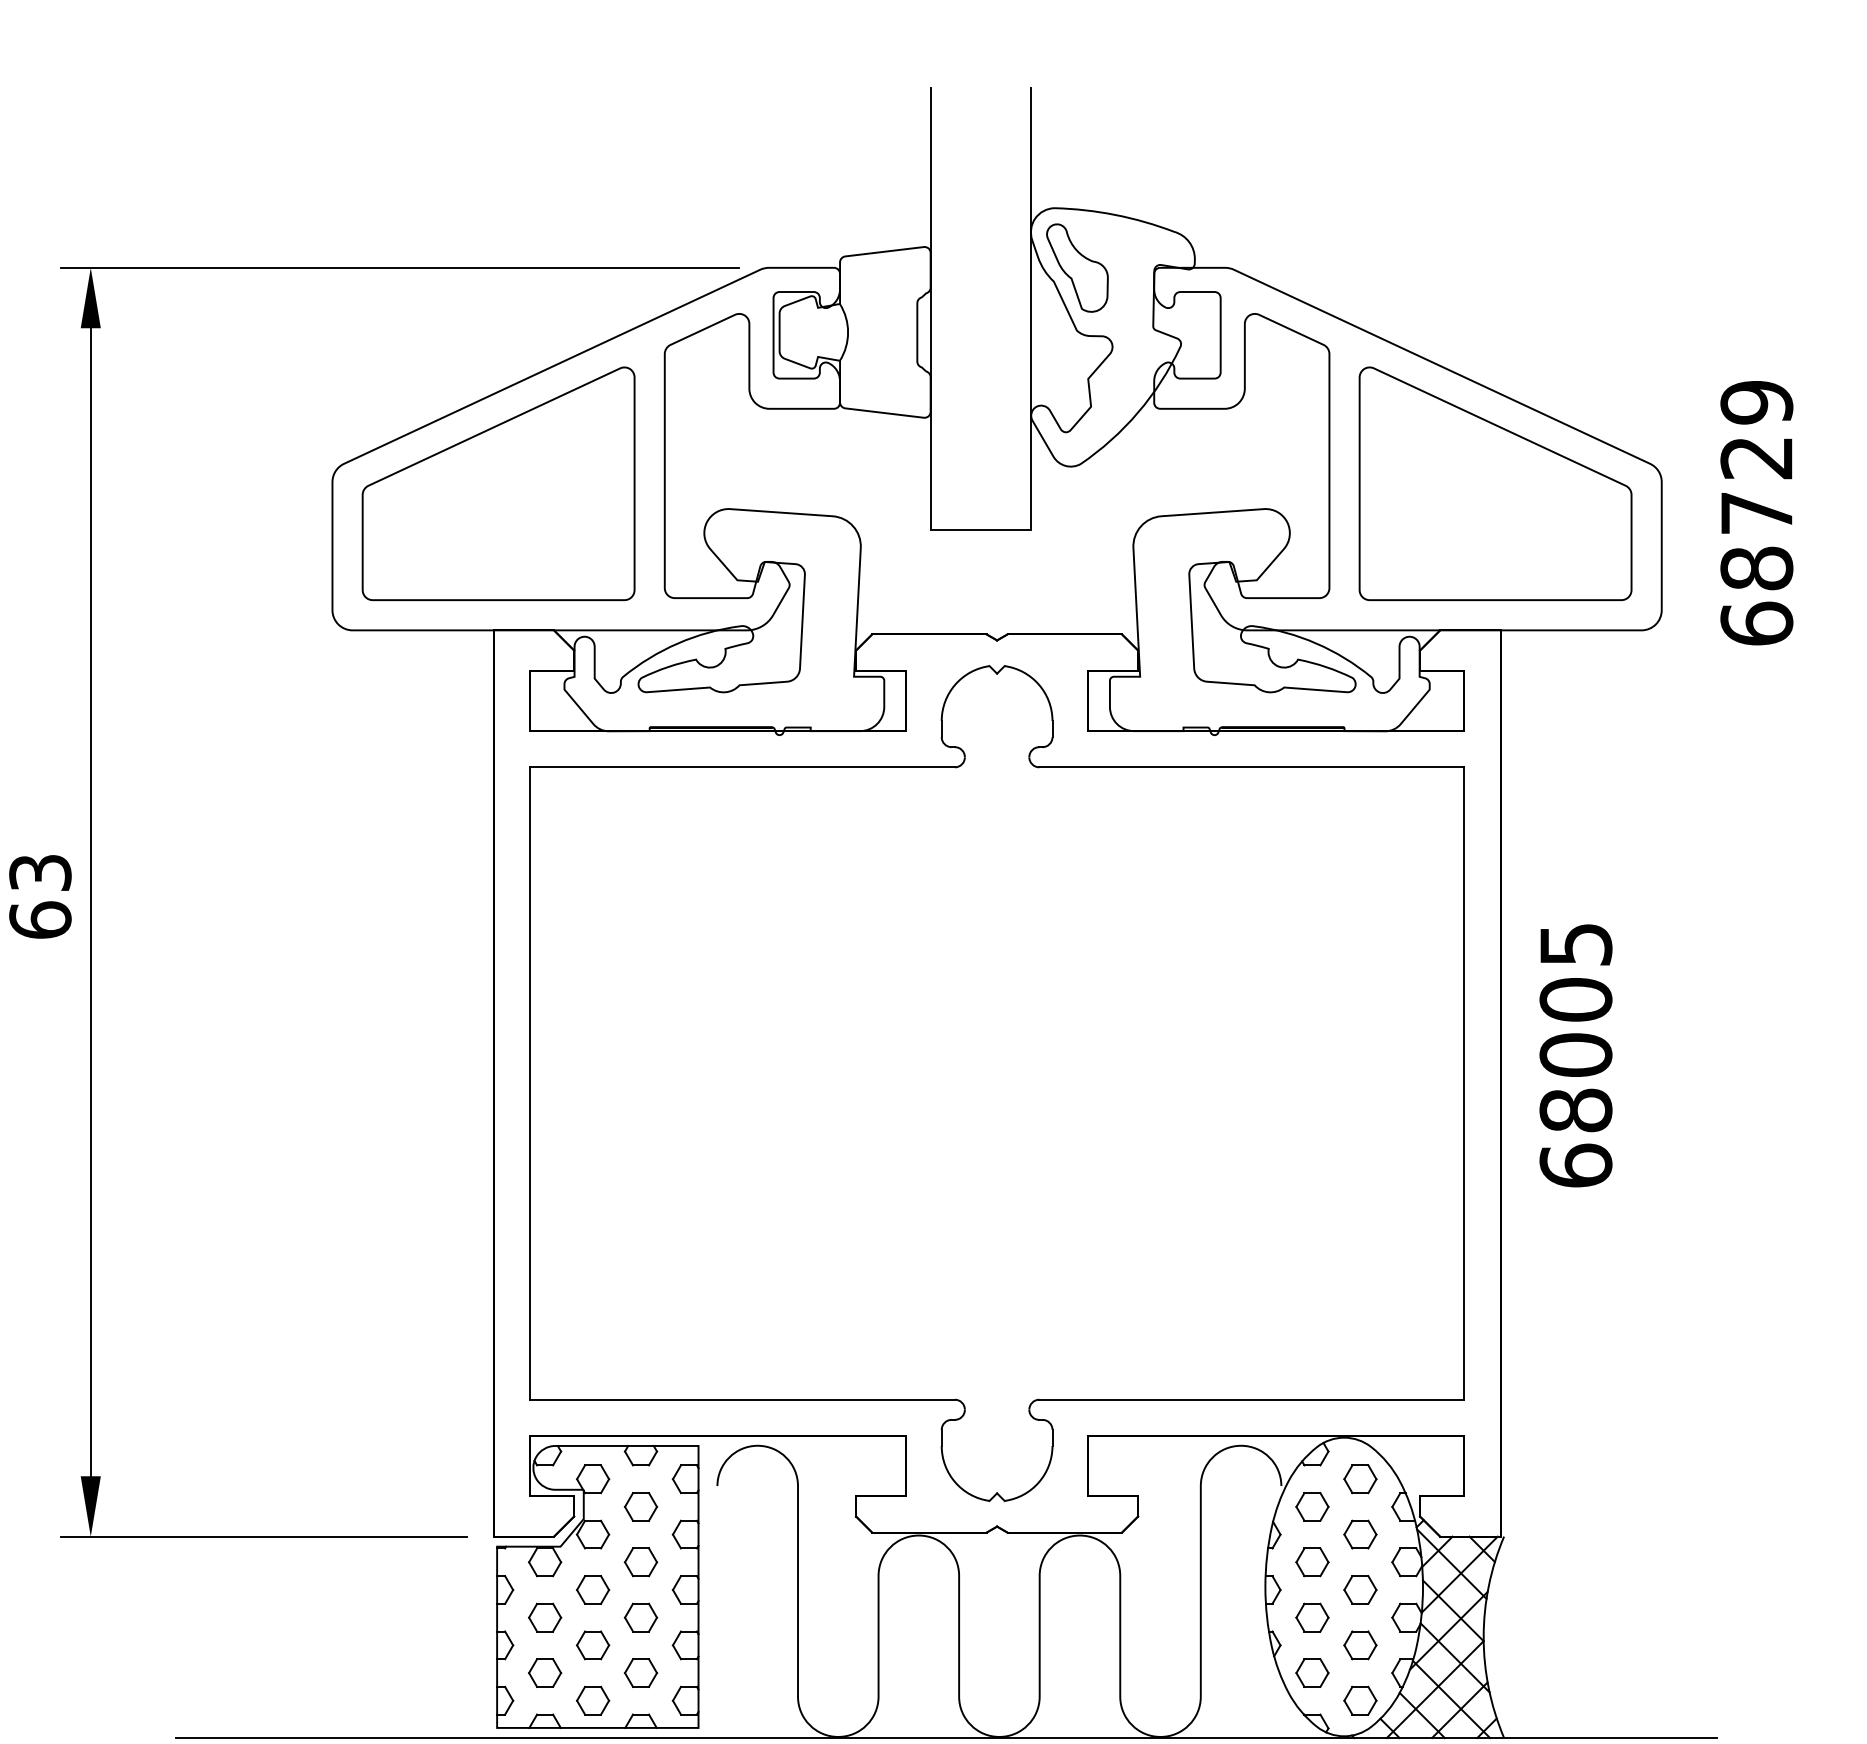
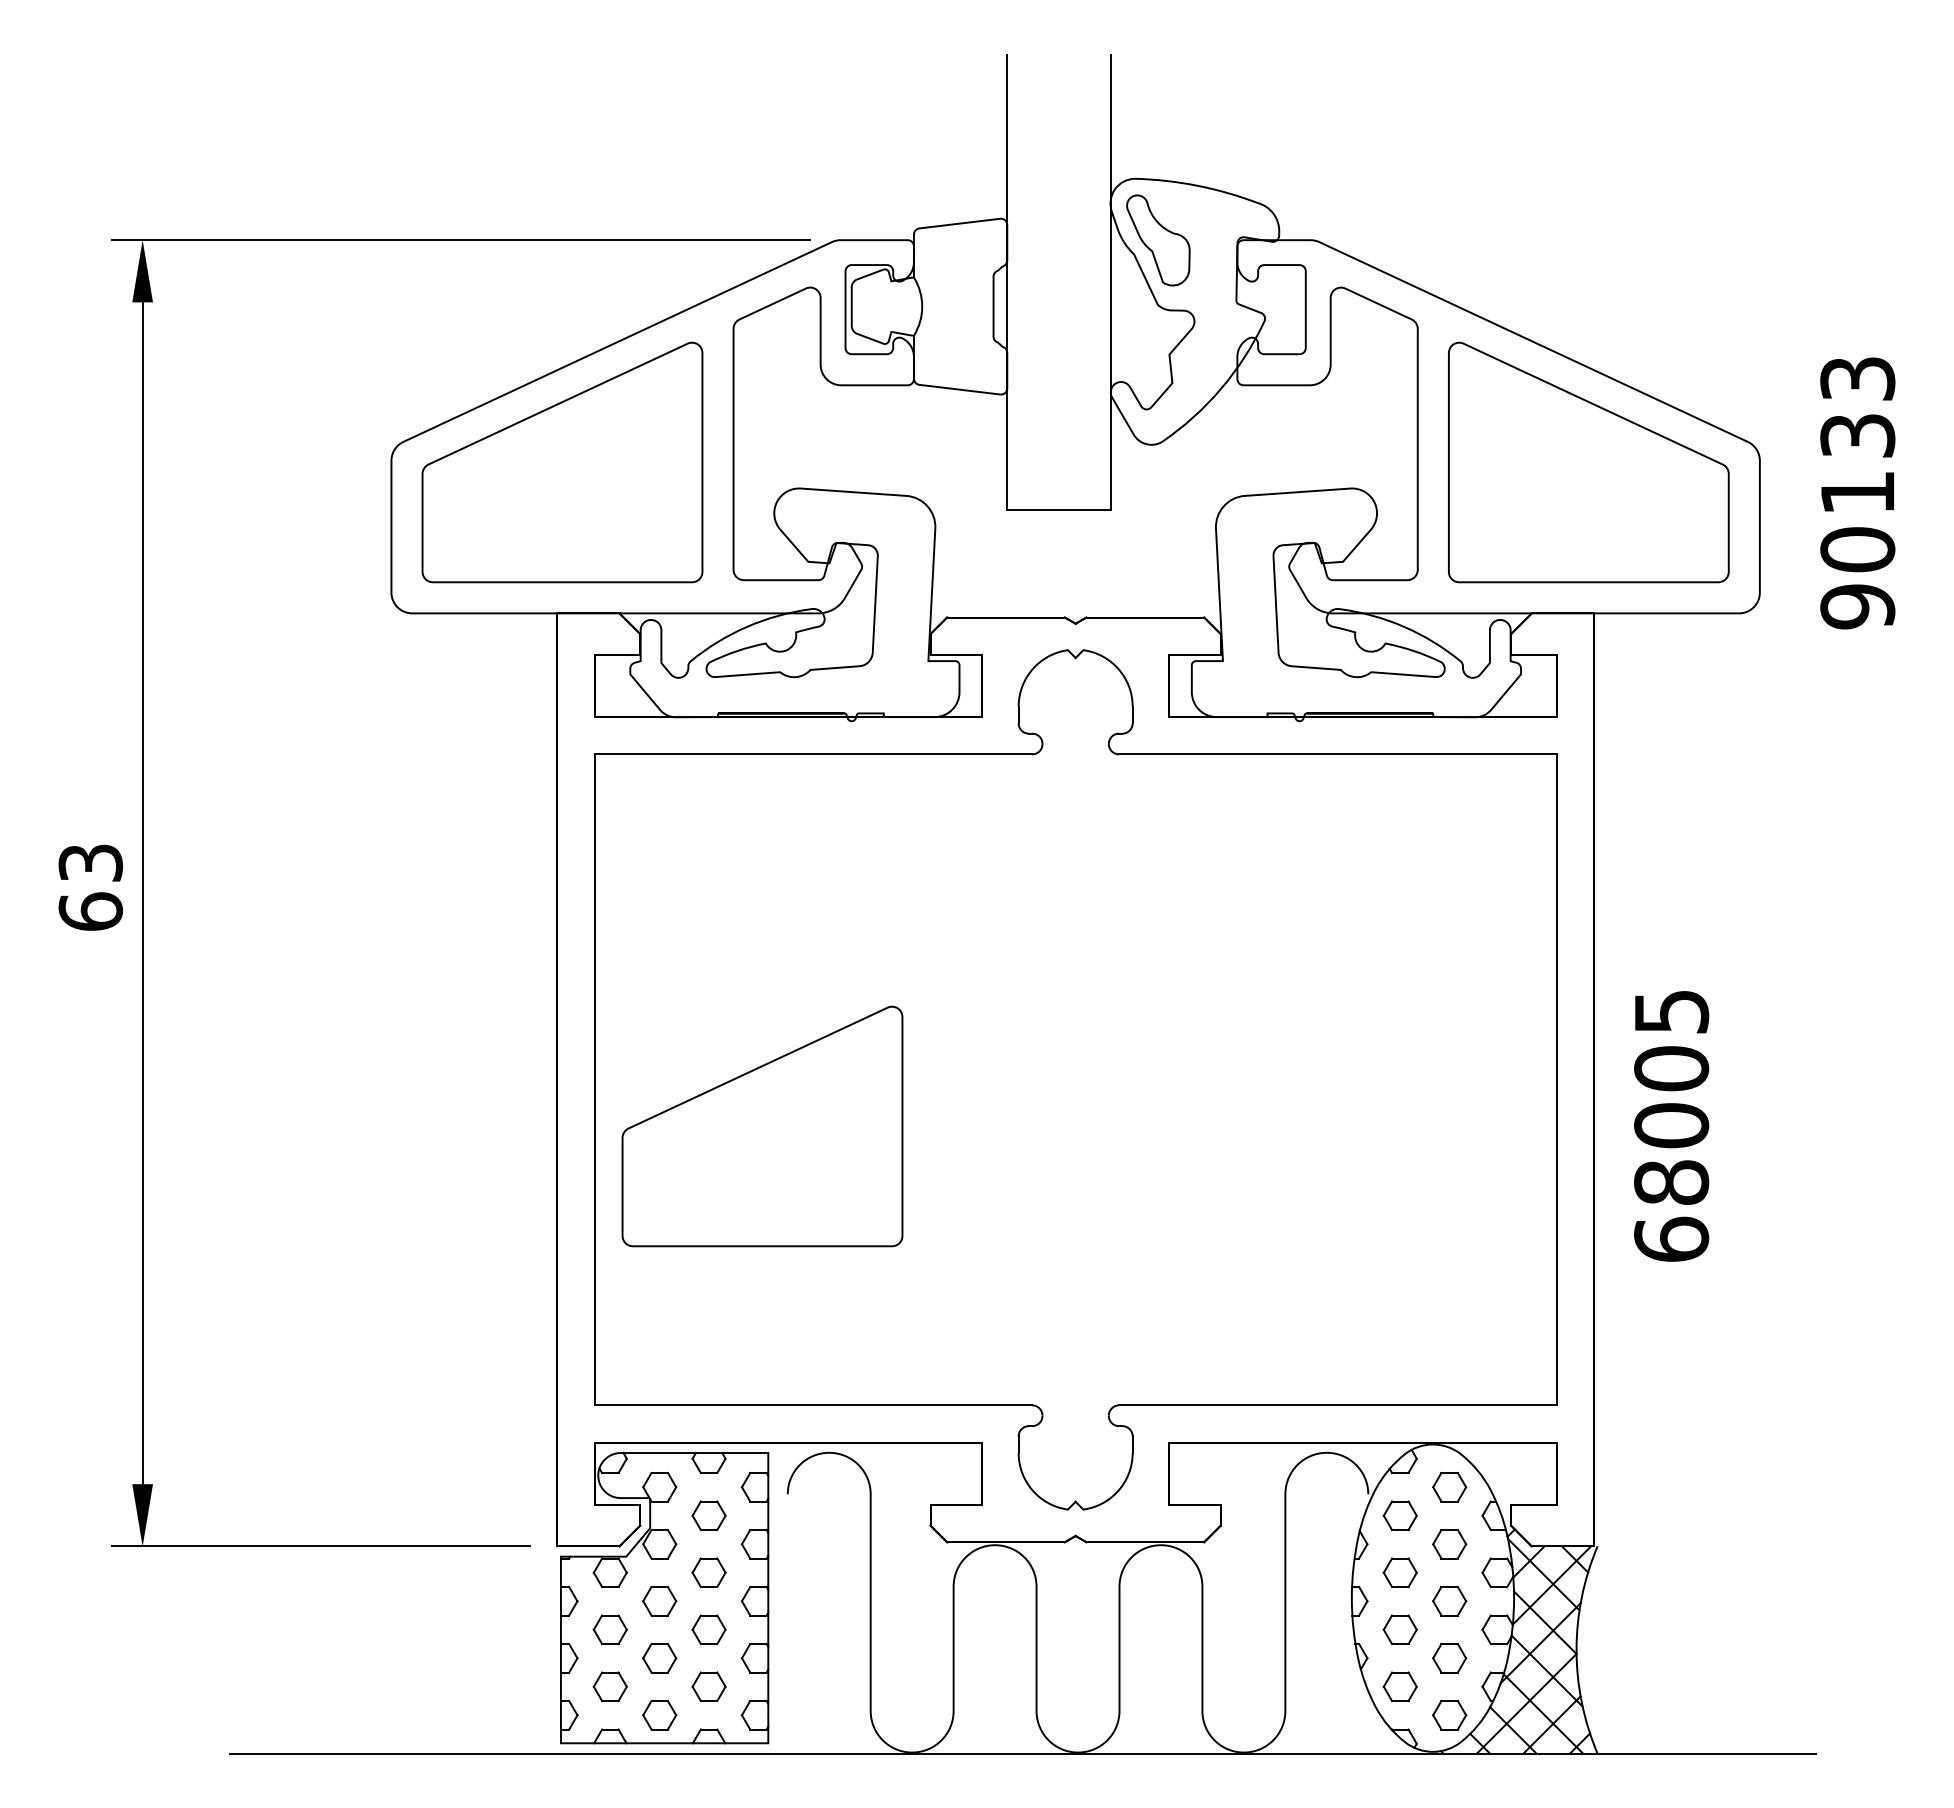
text: (1756, 512) -> (1857, 492), 68729 -> 90133
text: (1575, 1055) -> (1671, 1126), moved
part: (692, 1128) -> (762, 1126), added

